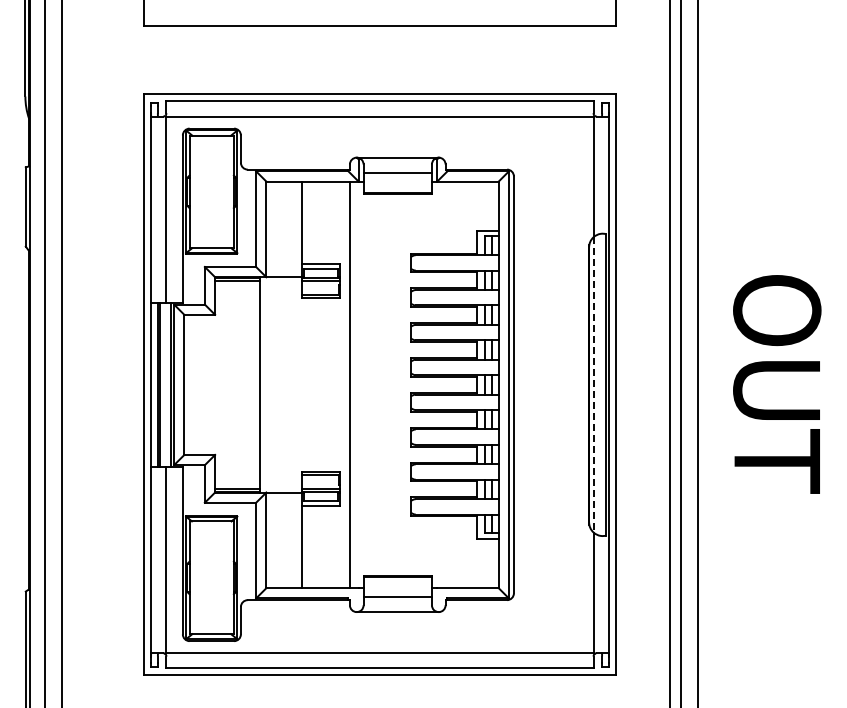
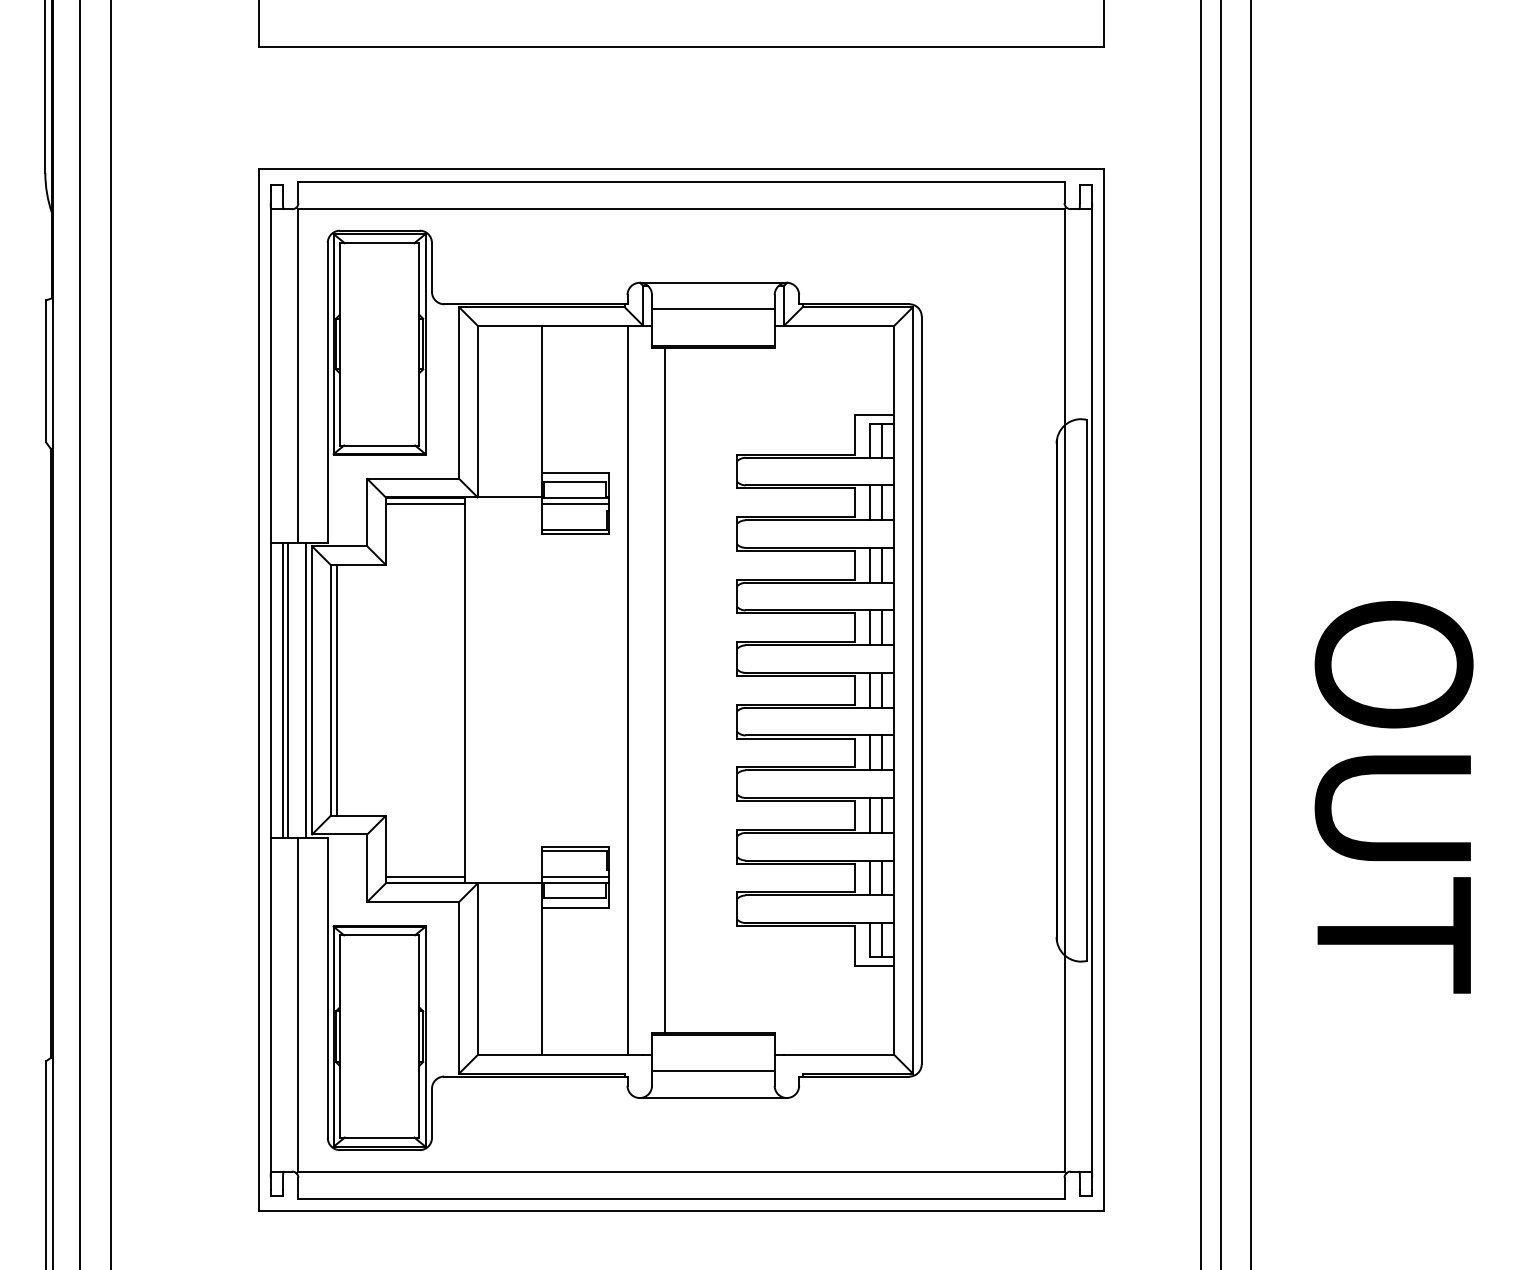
line: (187, 384) -> (336, 689), added
line: (370, 384) -> (664, 689), added
line: (593, 384) -> (1064, 689), dashed -> solid
text: (777, 384) -> (1394, 797), moved

